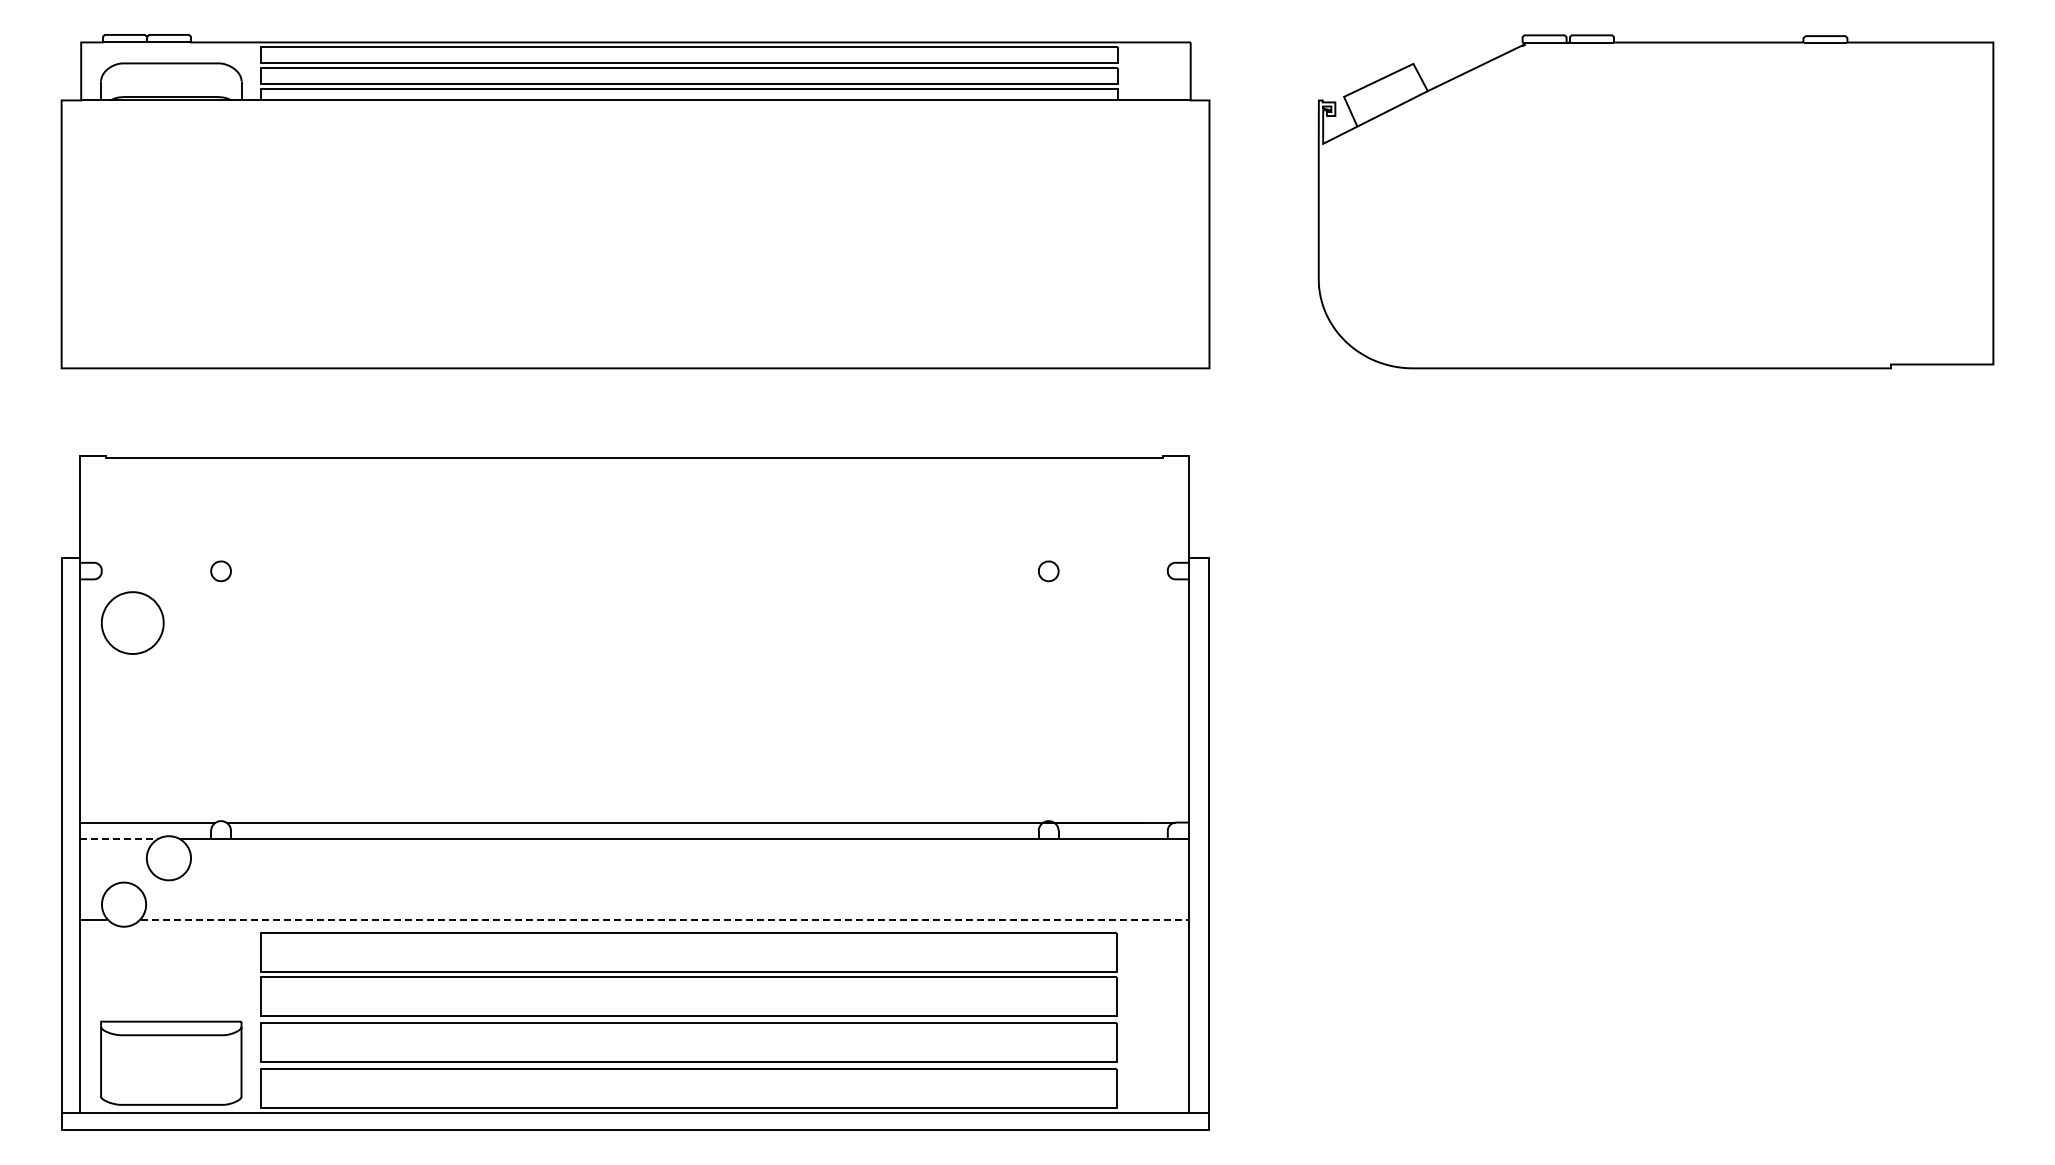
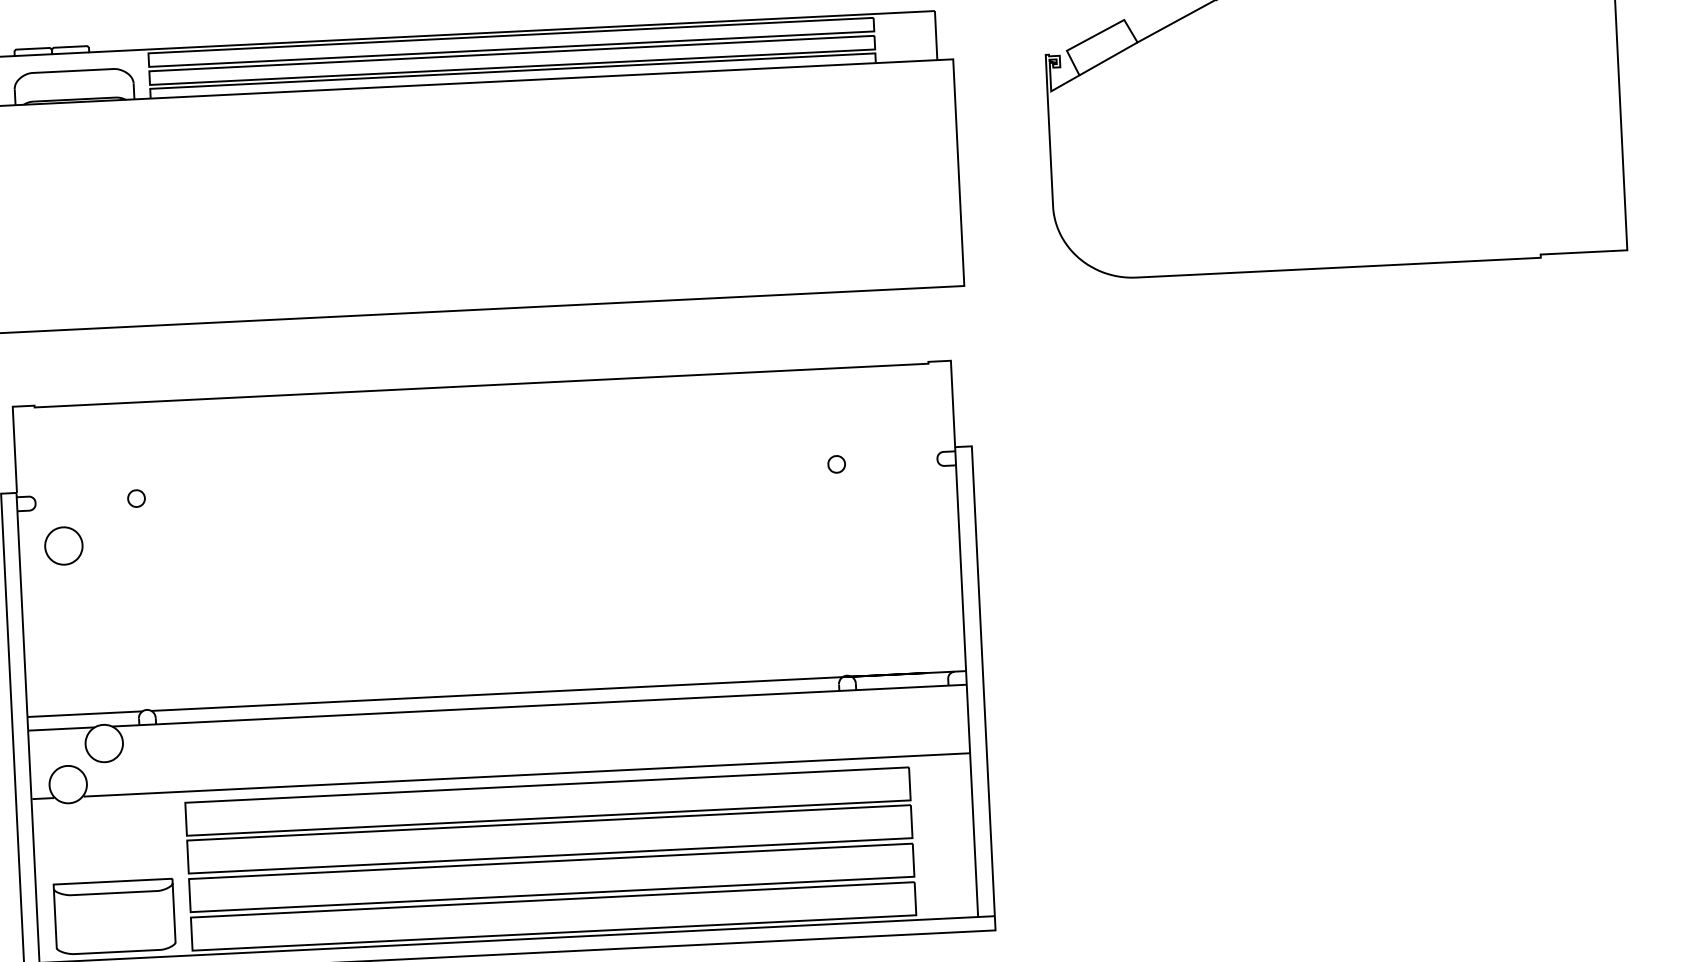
part: (132, 622) -> (63, 545), size x0.71
line: (119, 838) -> (61, 728), dashed -> solid
line: (665, 919) -> (526, 774), dashed -> solid

